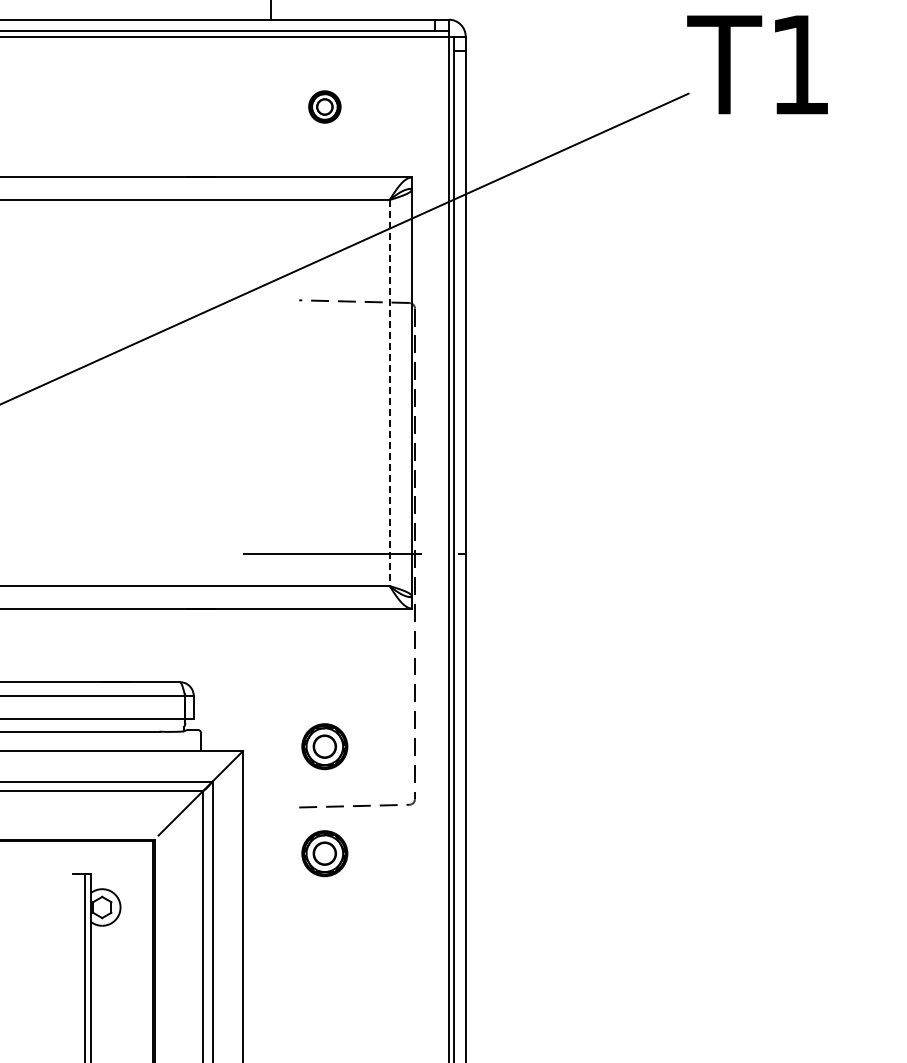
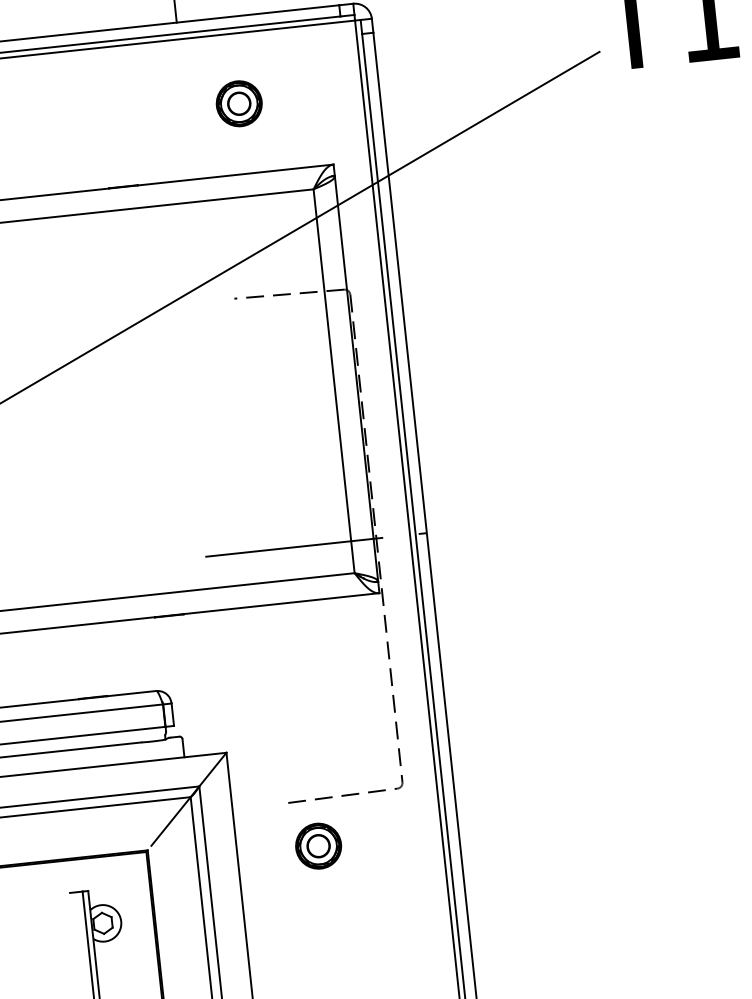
part: (324, 106) -> (238, 103), size x1.43
line: (389, 393) -> (334, 381), dashed -> solid
part: (324, 746) -> (306, 739), removed

